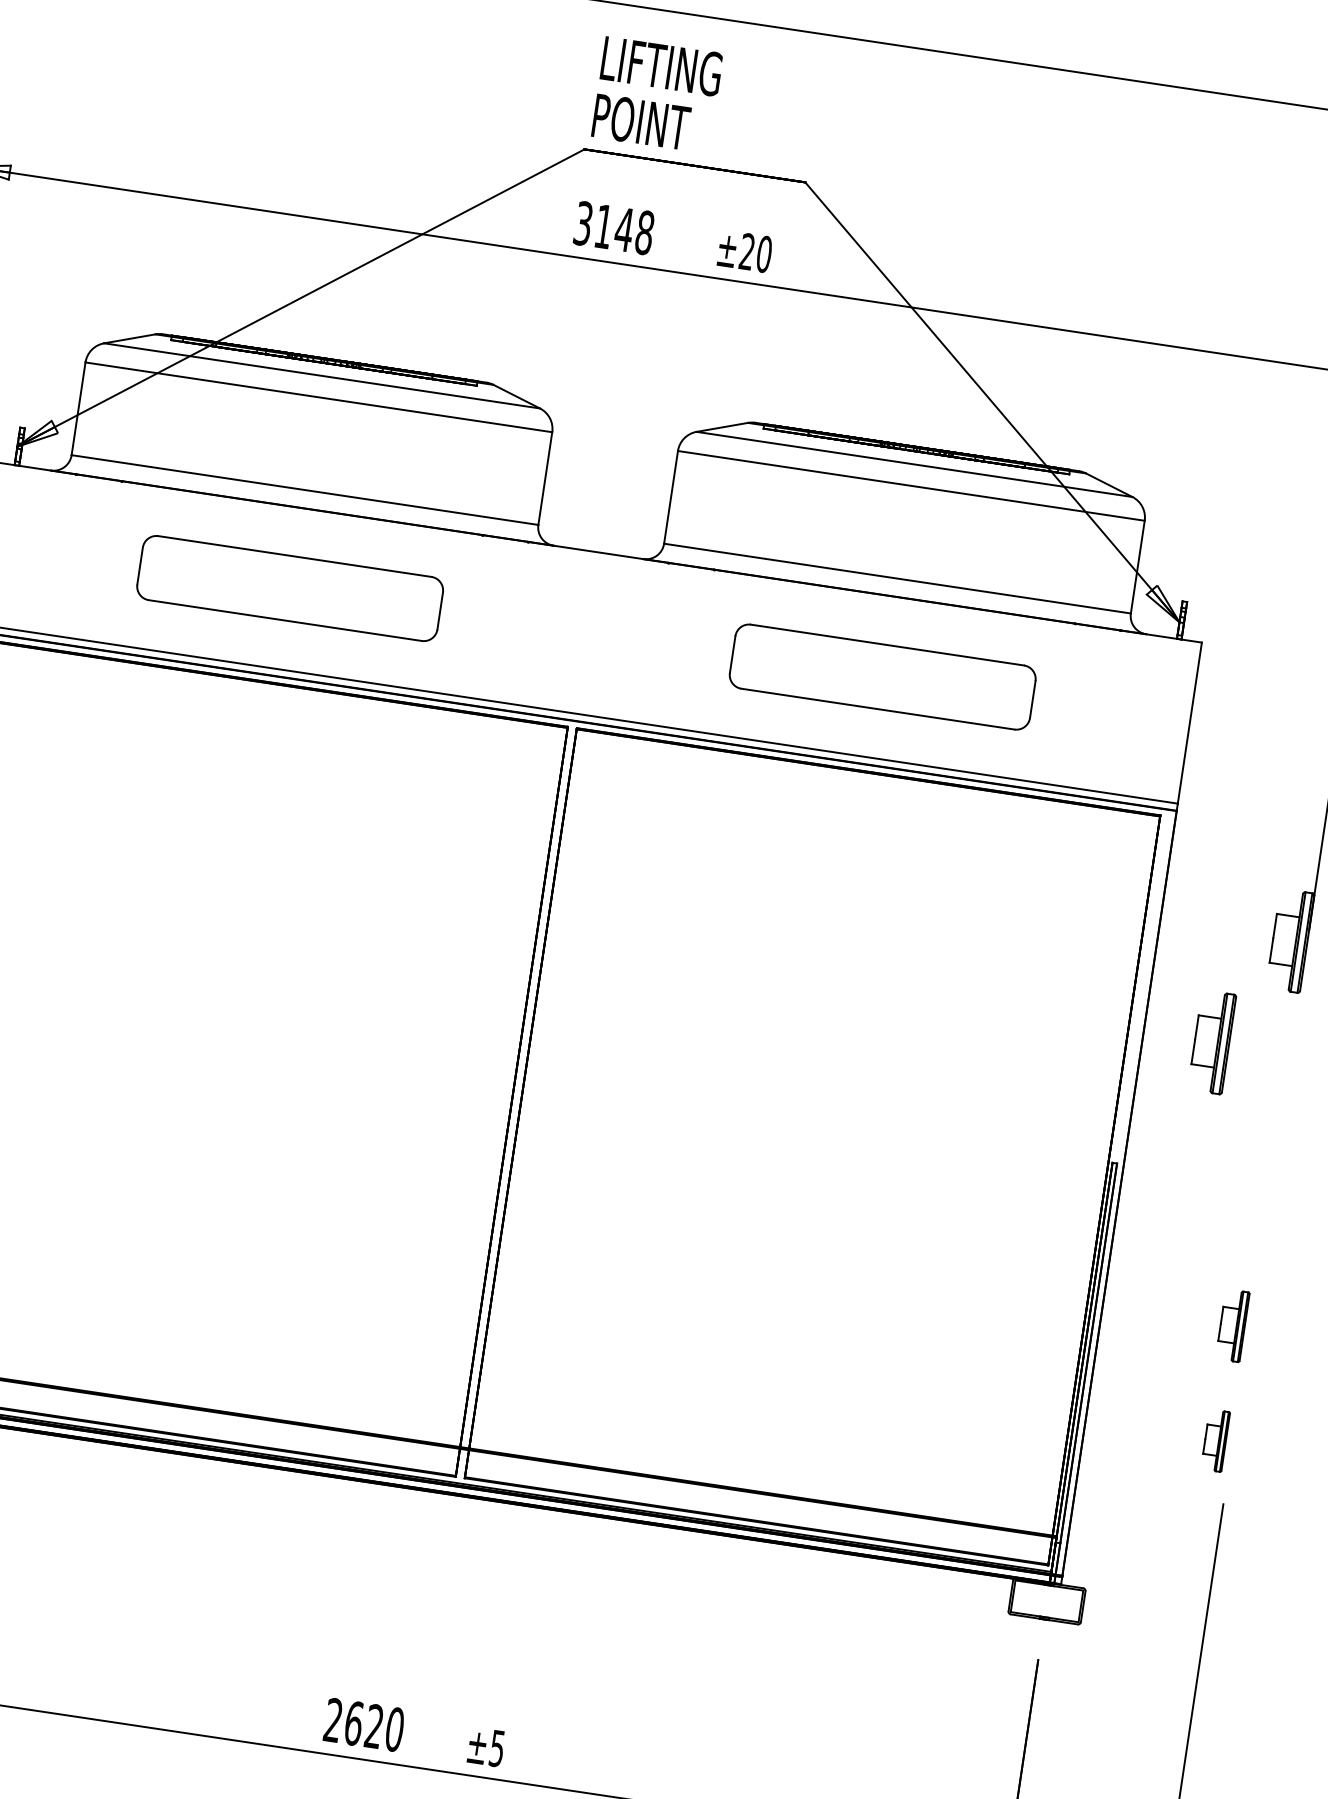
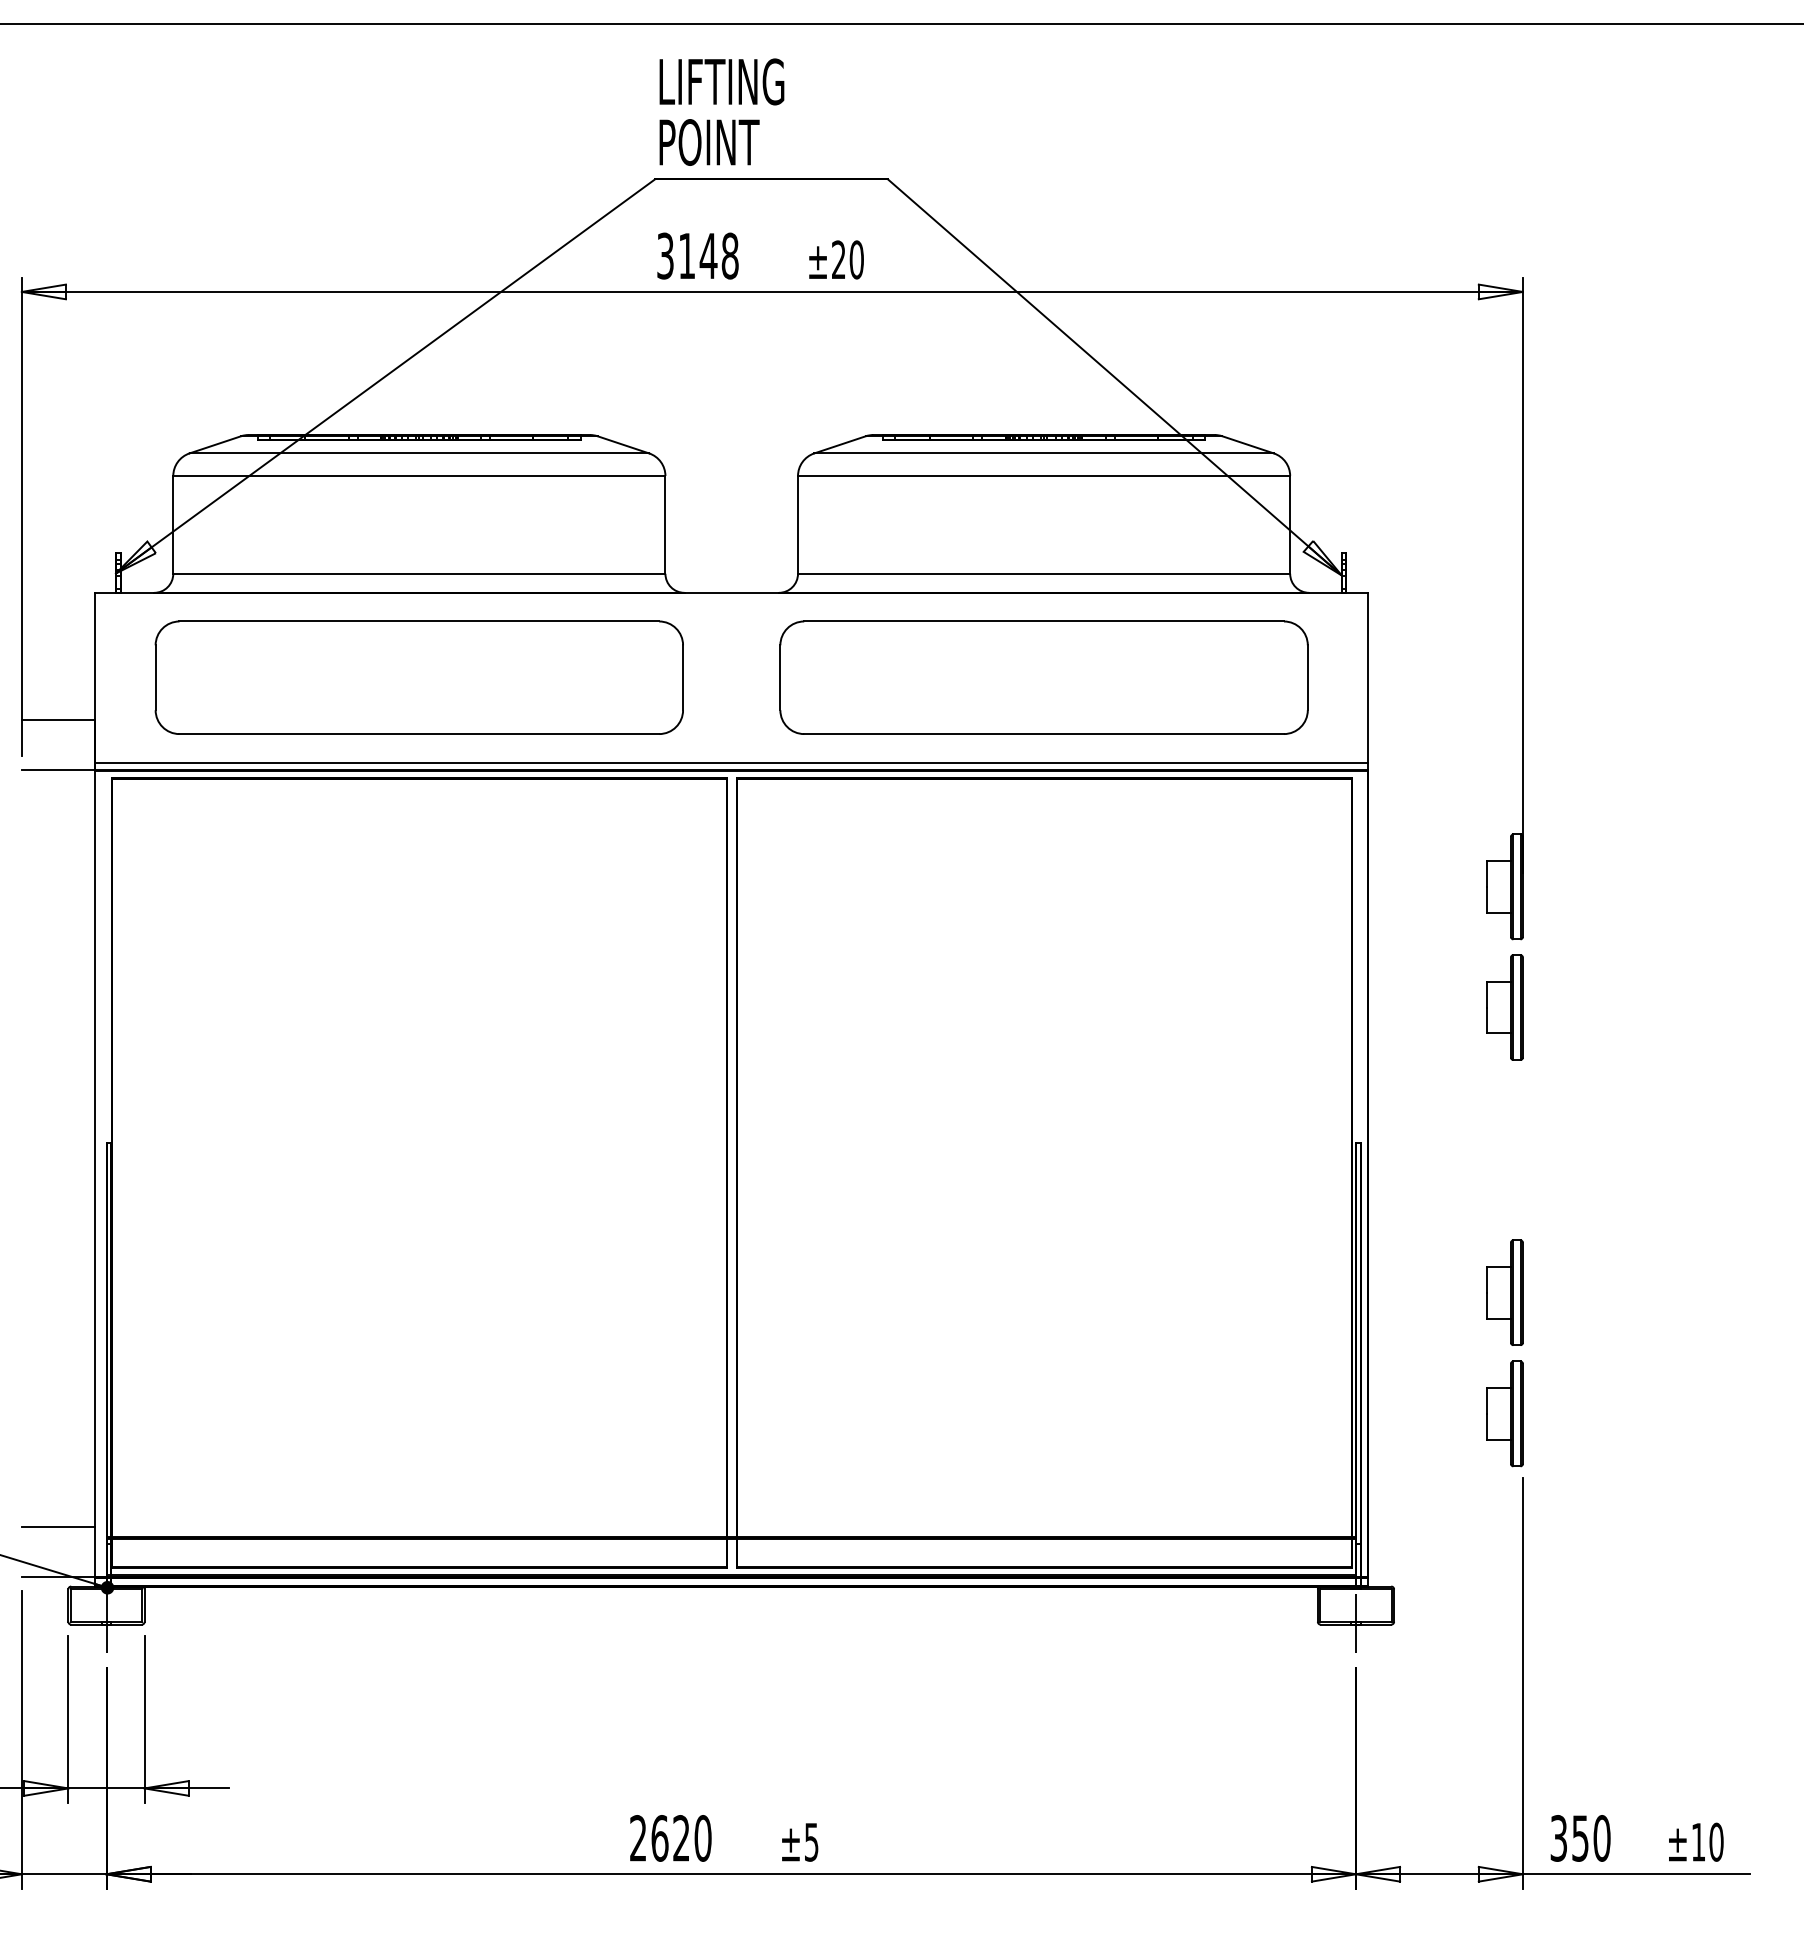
part: (289, 588) -> (418, 677), size x1.67
part: (882, 676) -> (1043, 677), size x1.67
part: (1211, 1042) -> (1504, 1007), moved
part: (1232, 1325) -> (1504, 1292), size x1.43
part: (1215, 1440) -> (1504, 1413), size x1.67
line: (1044, 1618) -> (1355, 1623), added

